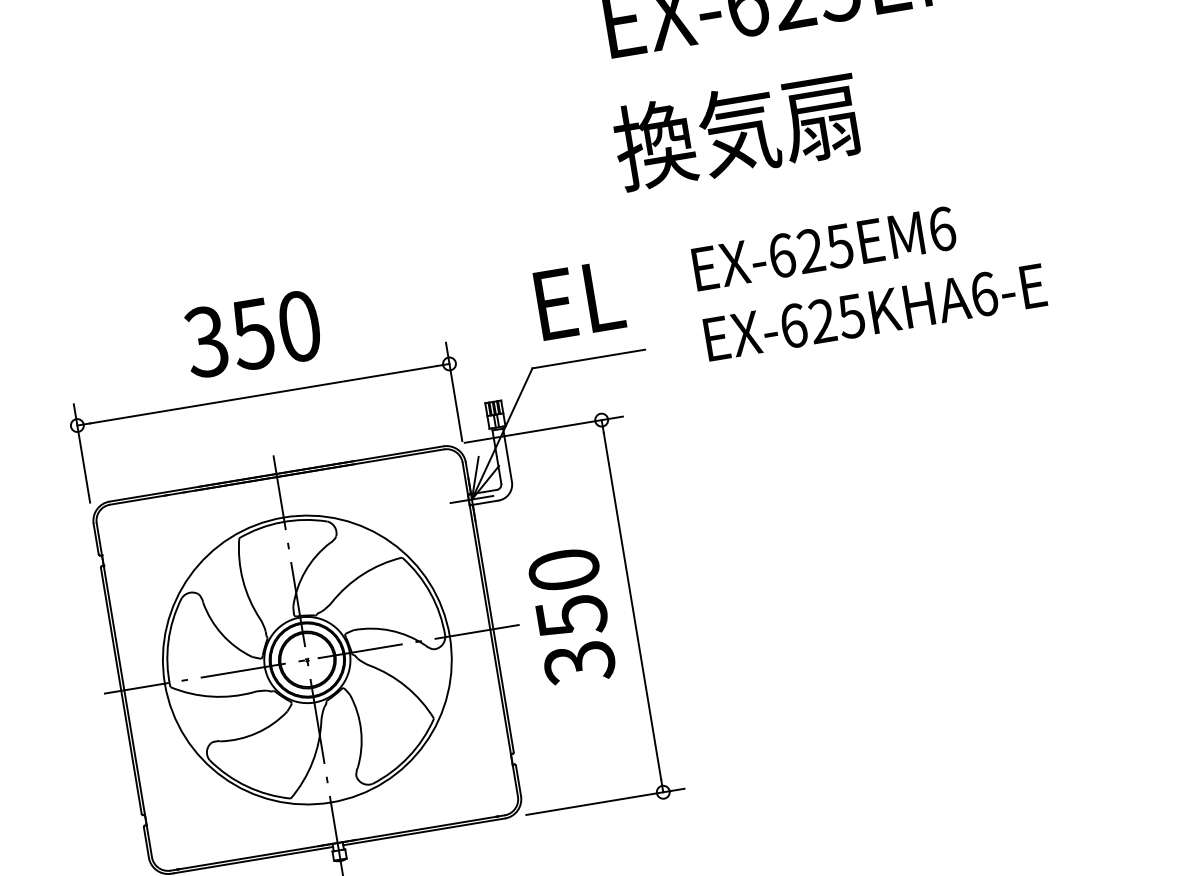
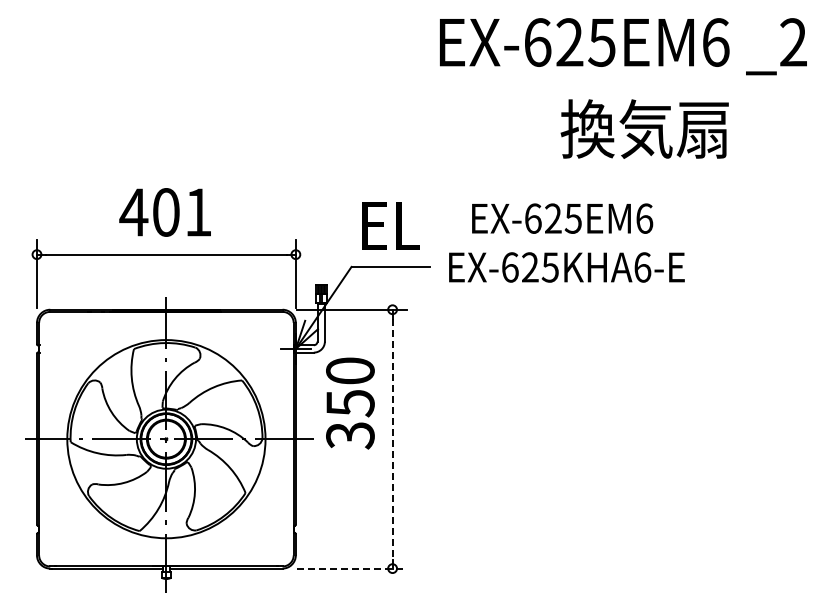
text: (736, 130) -> (644, 128), moved
text: (874, 312) -> (566, 267), moved
text: (252, 334) -> (165, 212), 350 -> 401
line: (632, 606) -> (392, 439), solid -> dashed
text: (572, 616) -> (350, 403), moved
line: (605, 801) -> (352, 568), solid -> dashed

